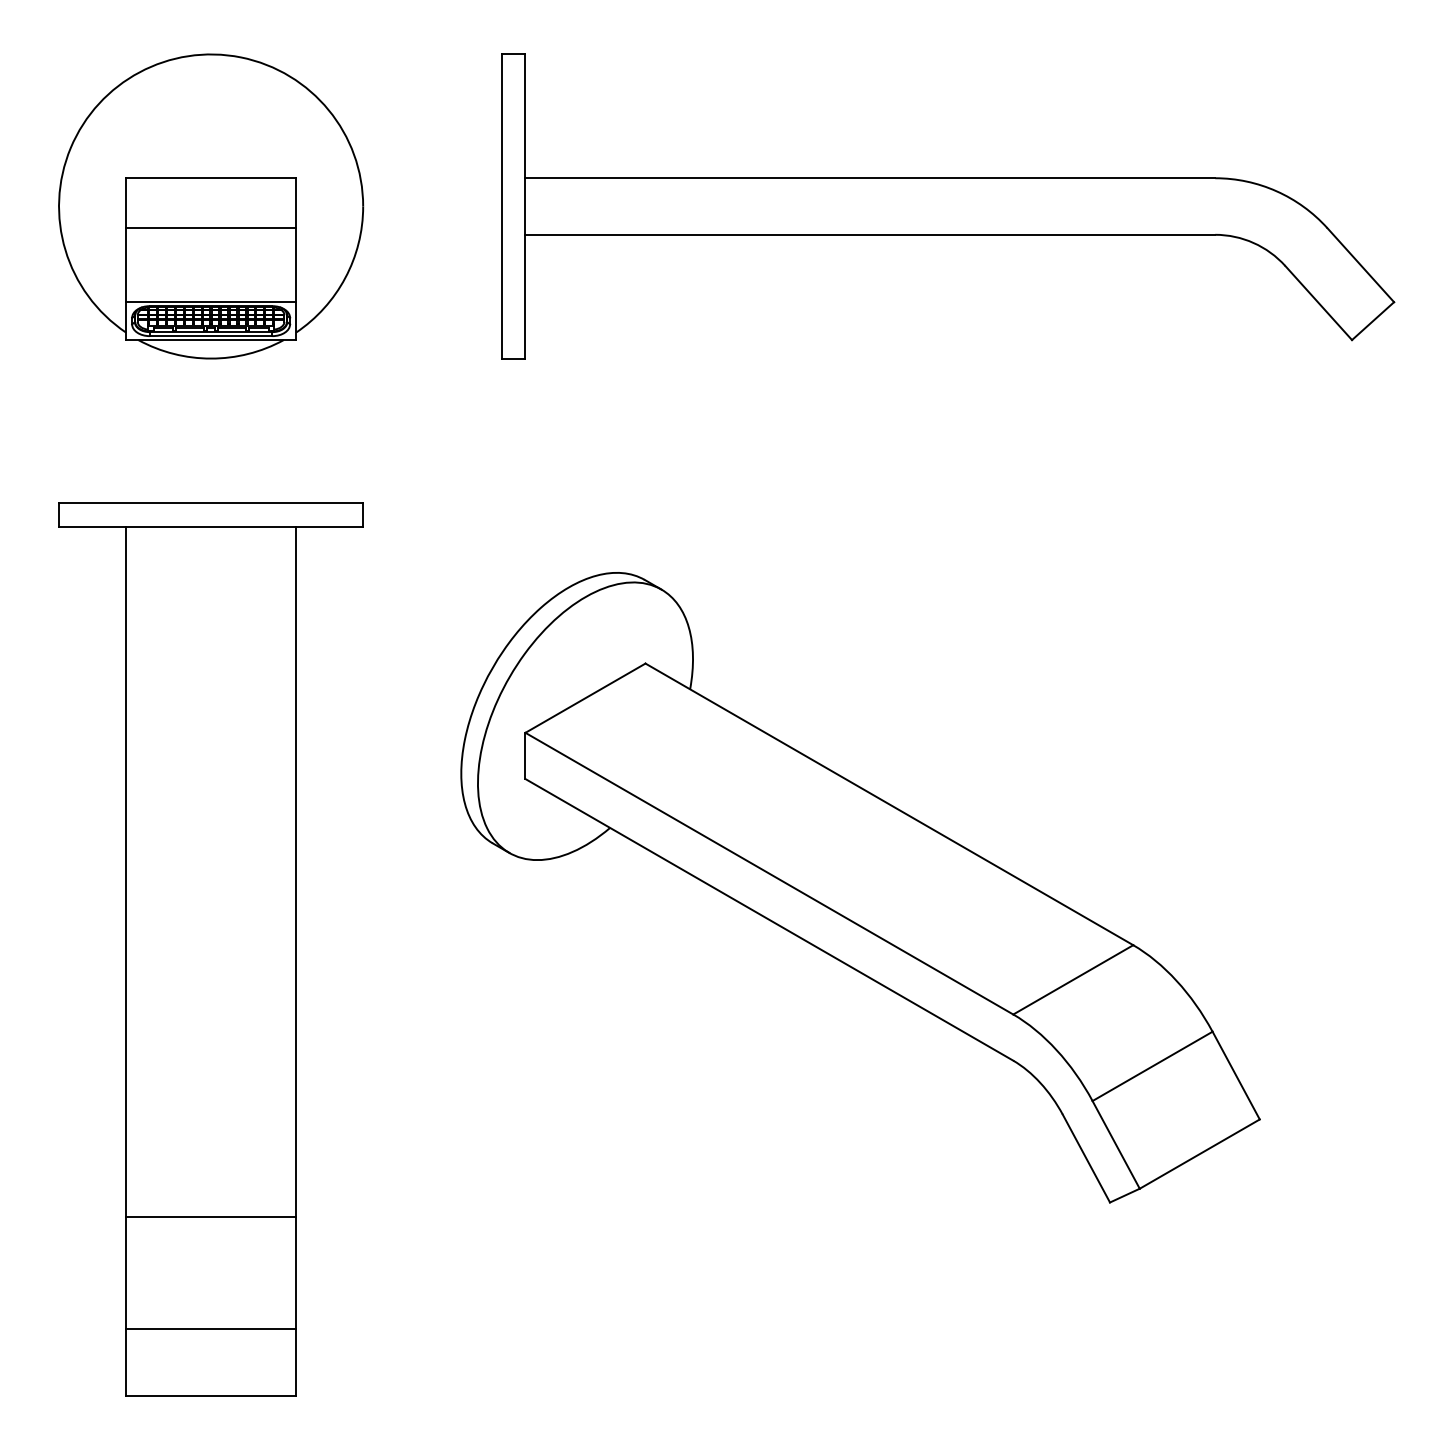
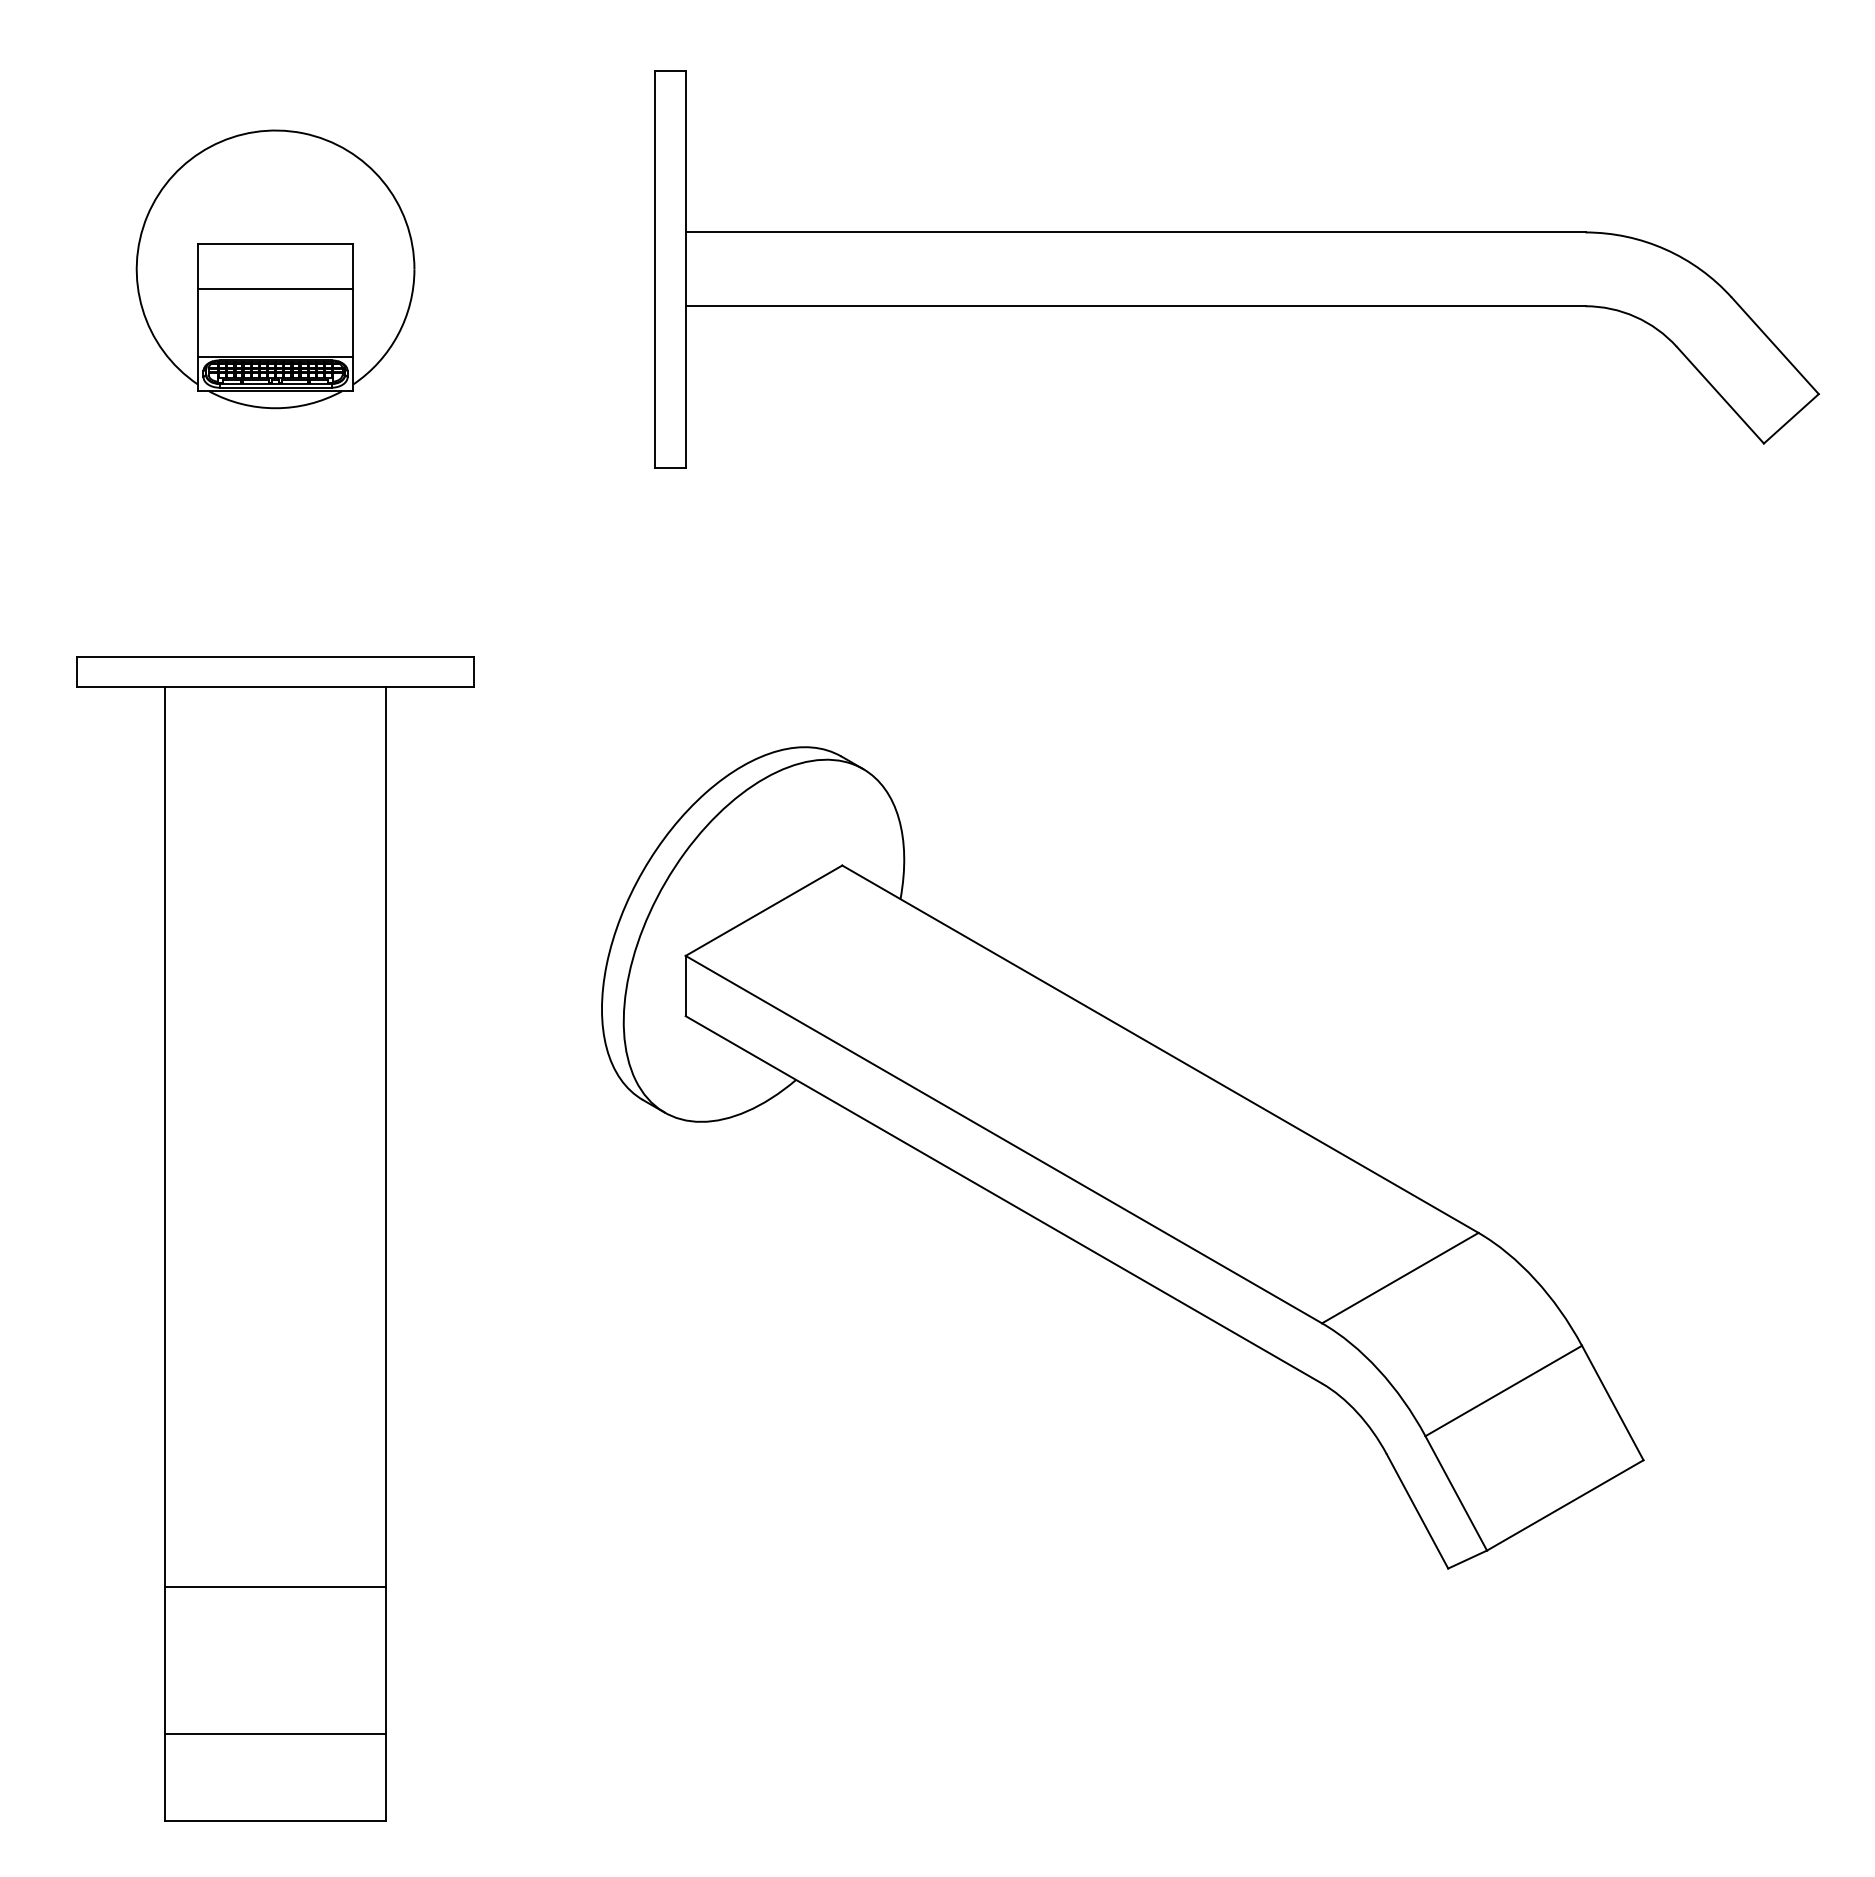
part: (211, 206) -> (275, 269), size x0.7

